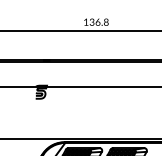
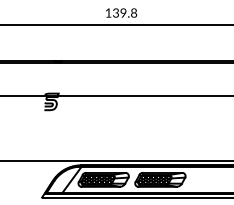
text: (98, 21) -> (123, 12), 136.8 -> 139.8

